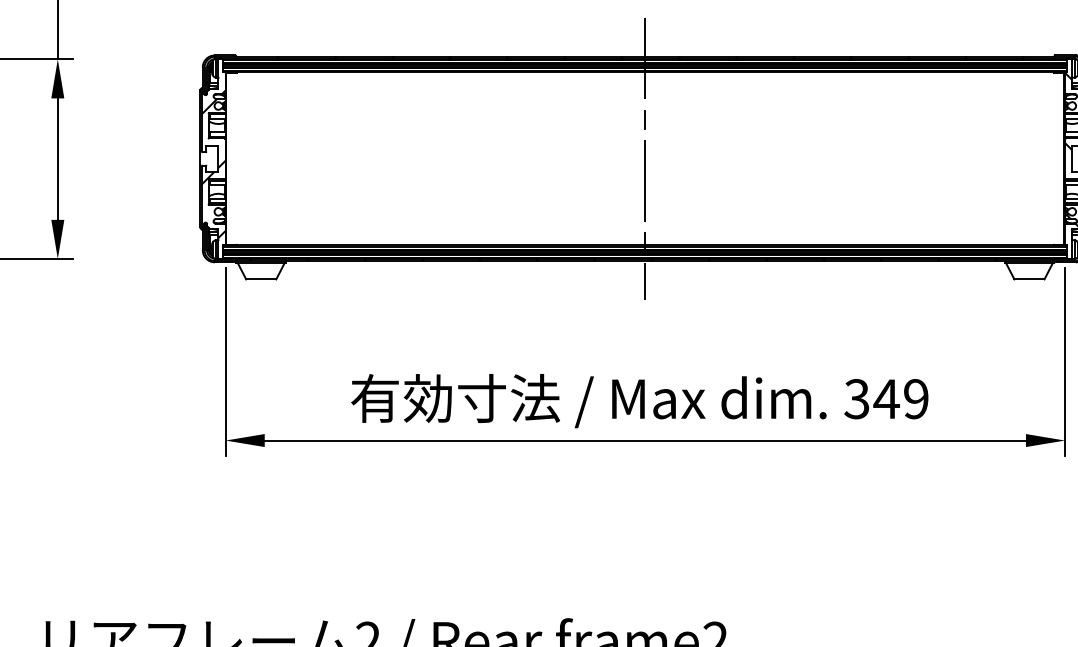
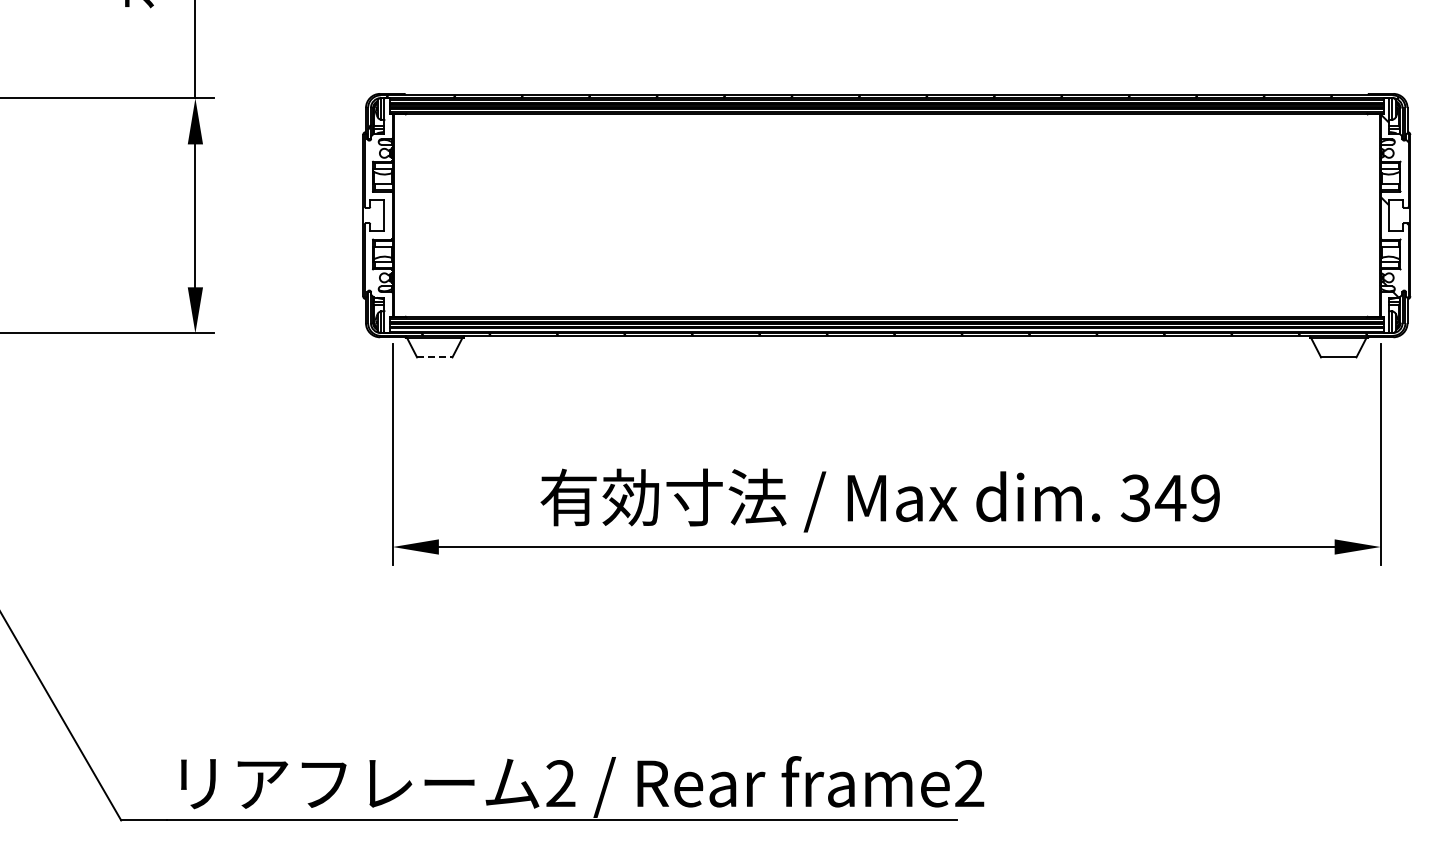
line: (645, 158) -> (886, 215), removed
hatch: (213, 163) -> (378, 221), removed
line: (261, 279) -> (434, 357), solid -> dashed

